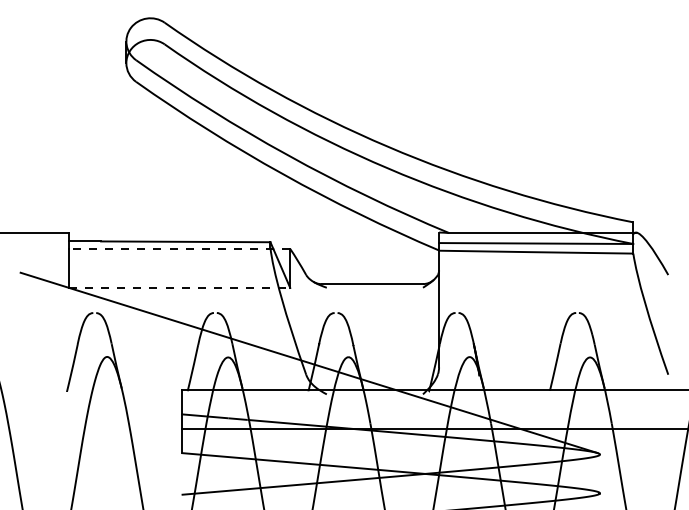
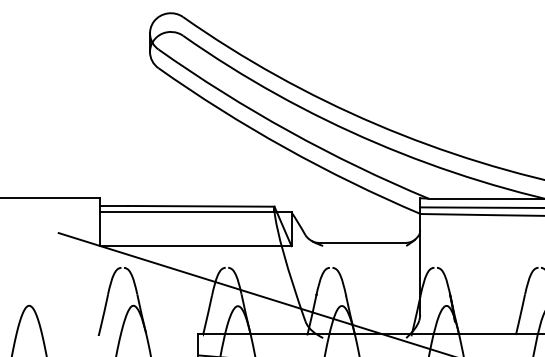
line: (179, 248) -> (195, 212), dashed -> solid
line: (179, 287) -> (195, 245), dashed -> solid

